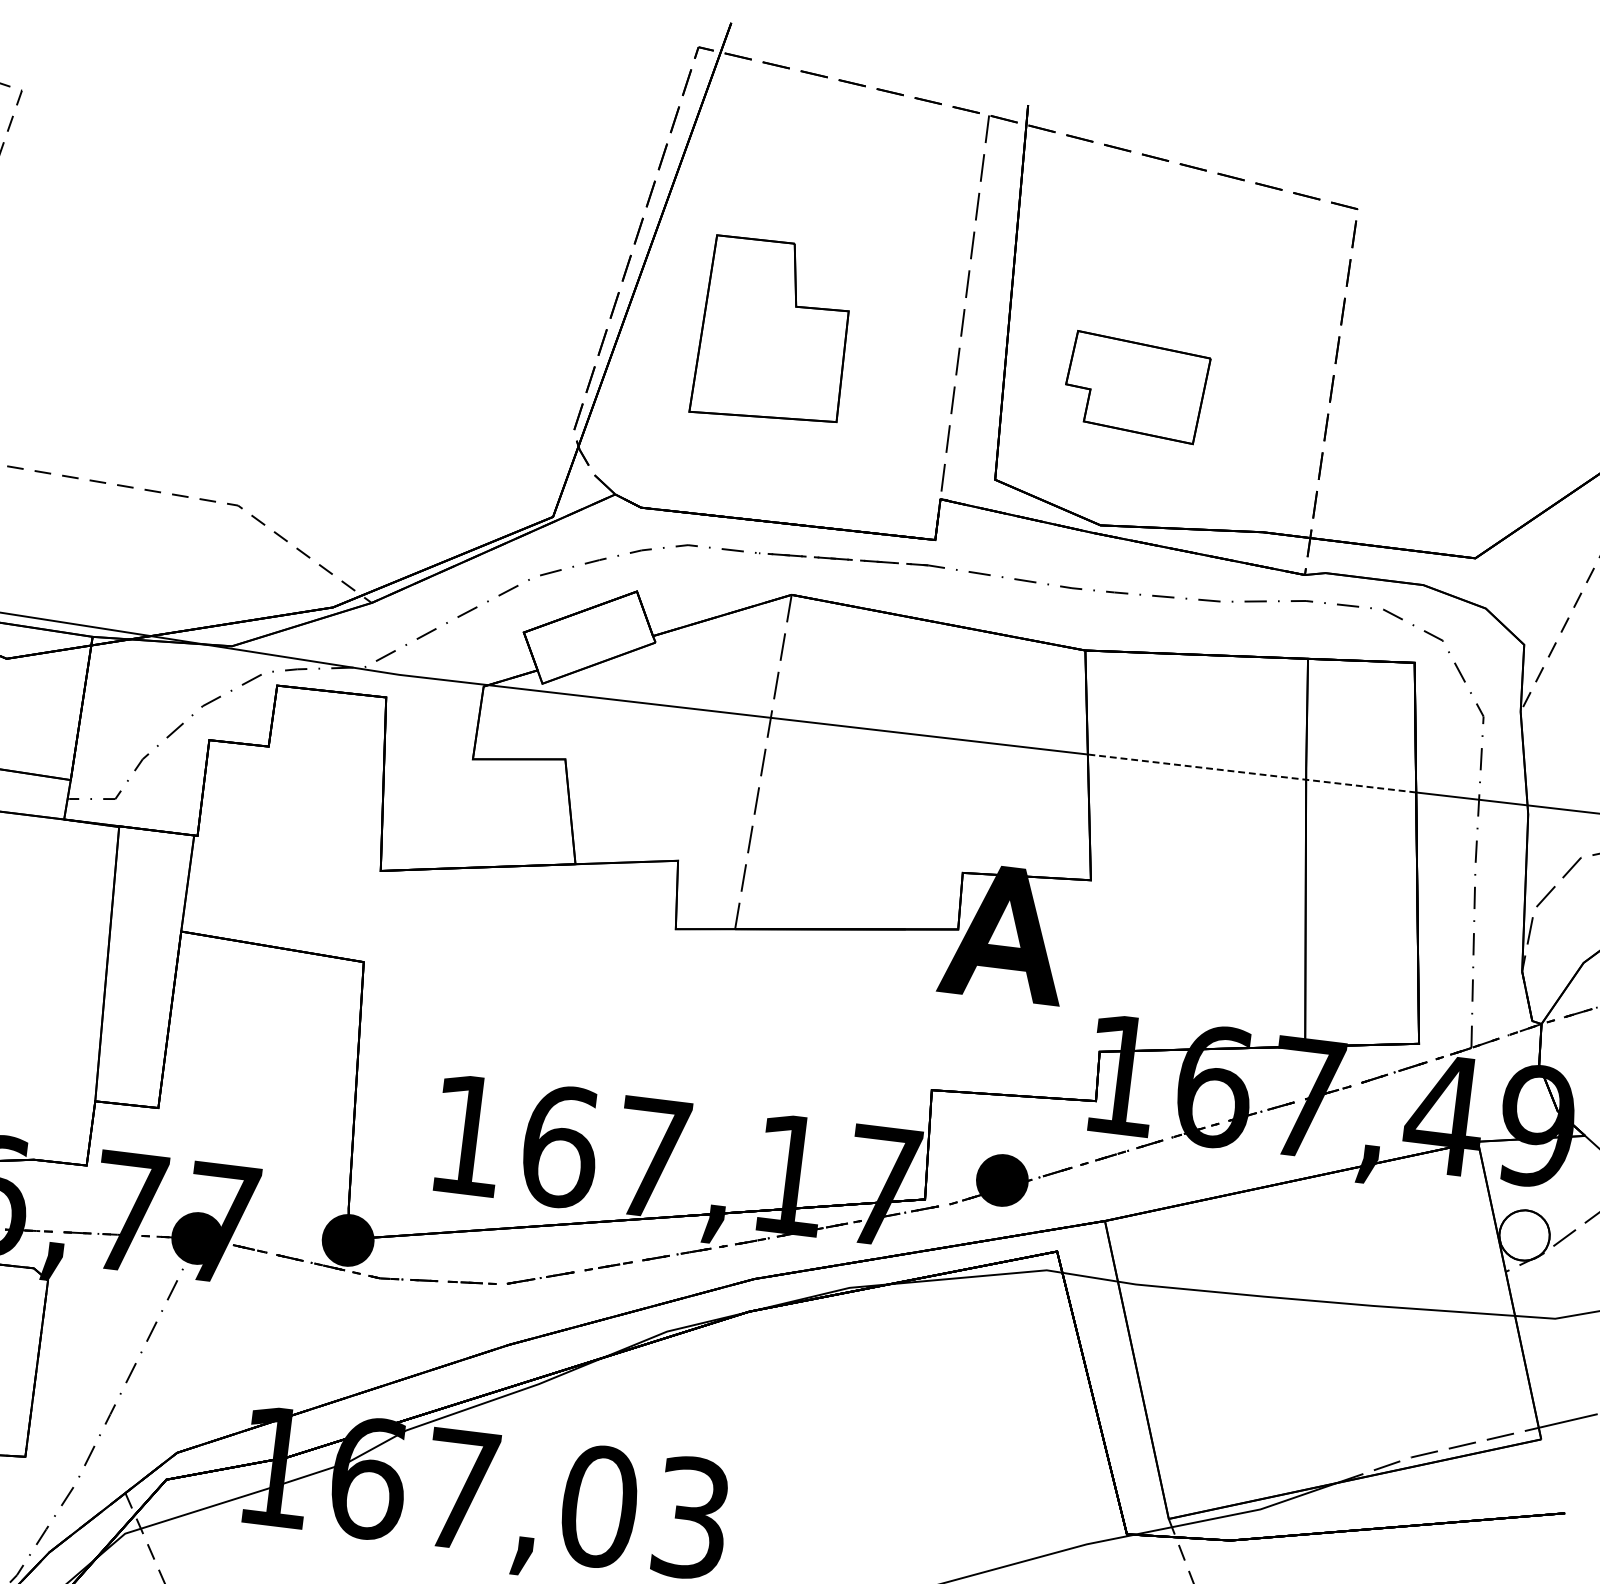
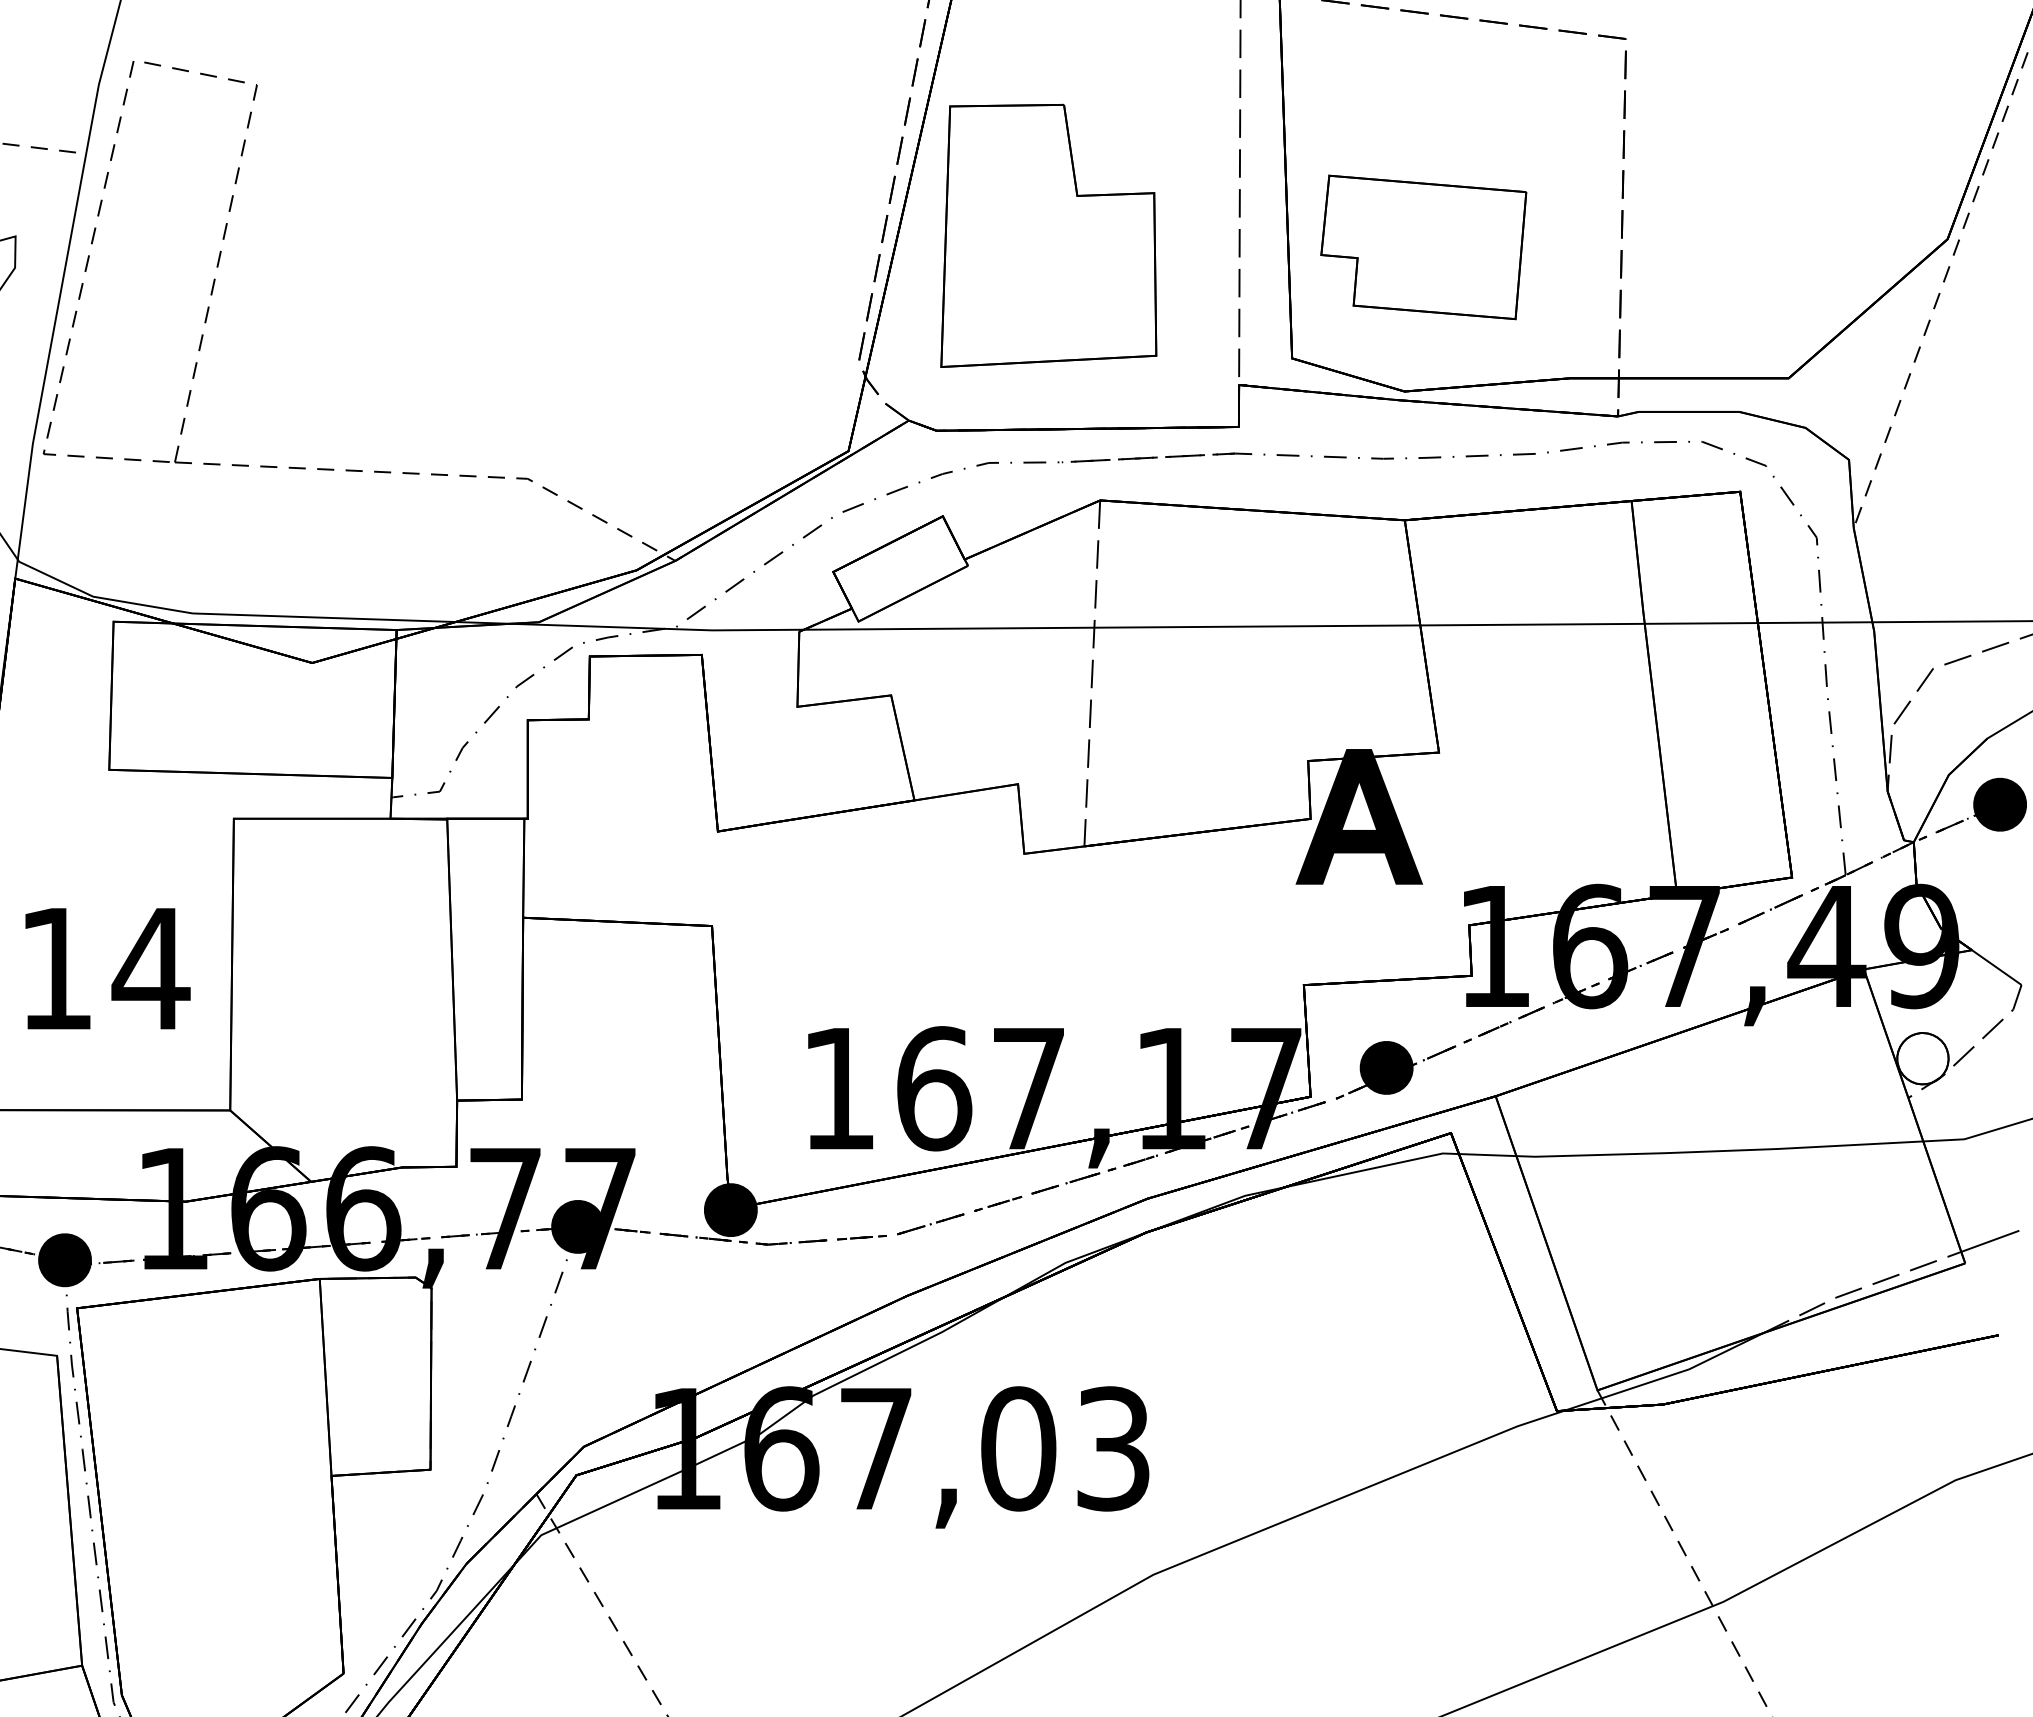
part: (773, 331) -> (1048, 235), size x1.43
part: (1136, 387) -> (1423, 247), size x1.43
line: (1252, 773) -> (1589, 624), dashed -> solid

